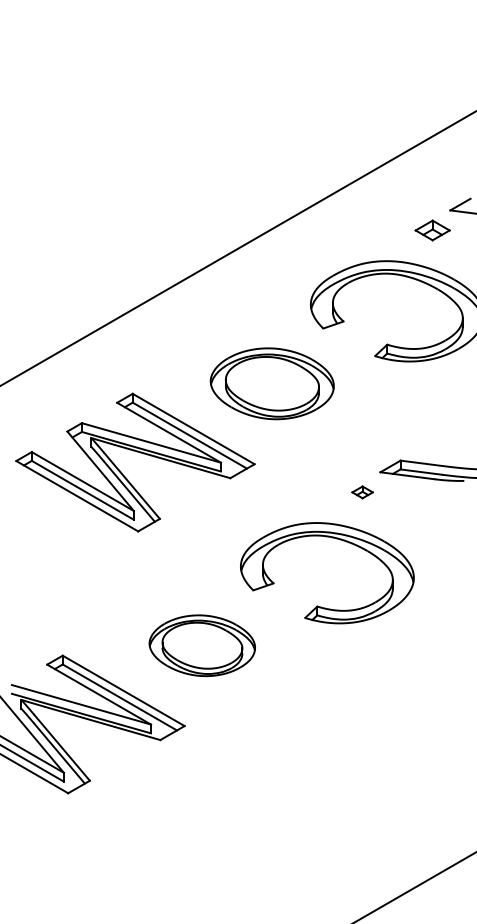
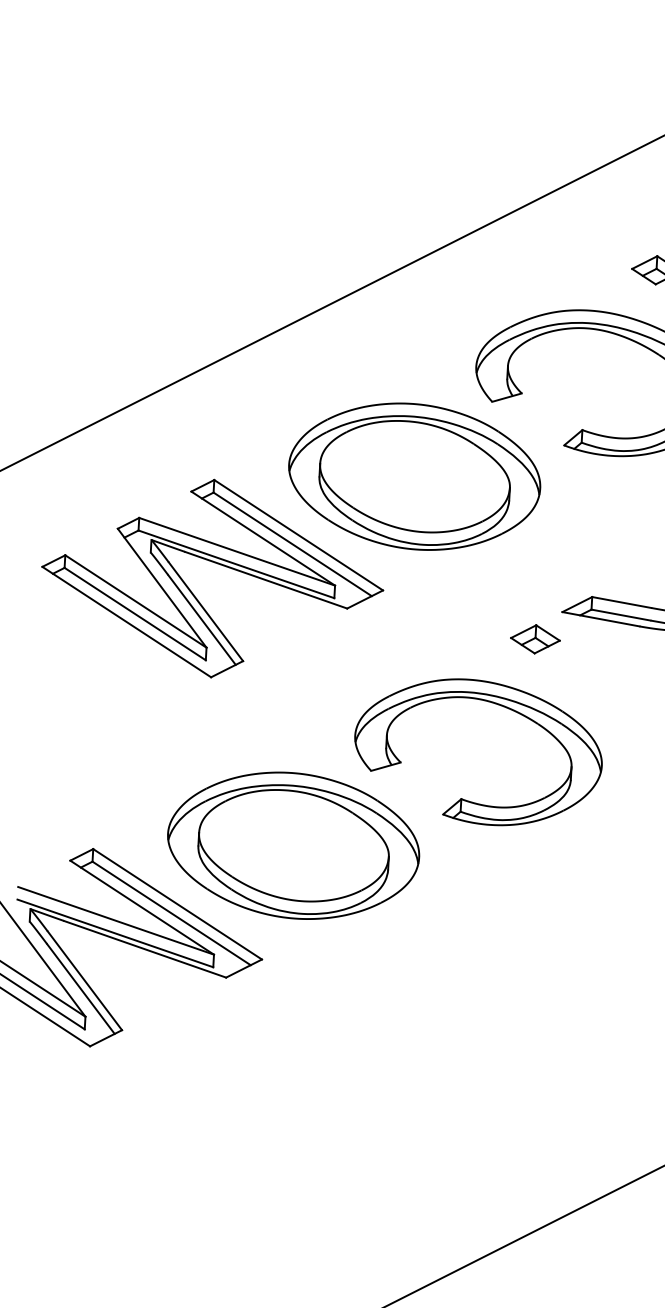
part: (272, 383) -> (415, 476), size x1.43
part: (362, 492) -> (535, 639), size x1.67
part: (202, 645) -> (293, 845), size x1.67

